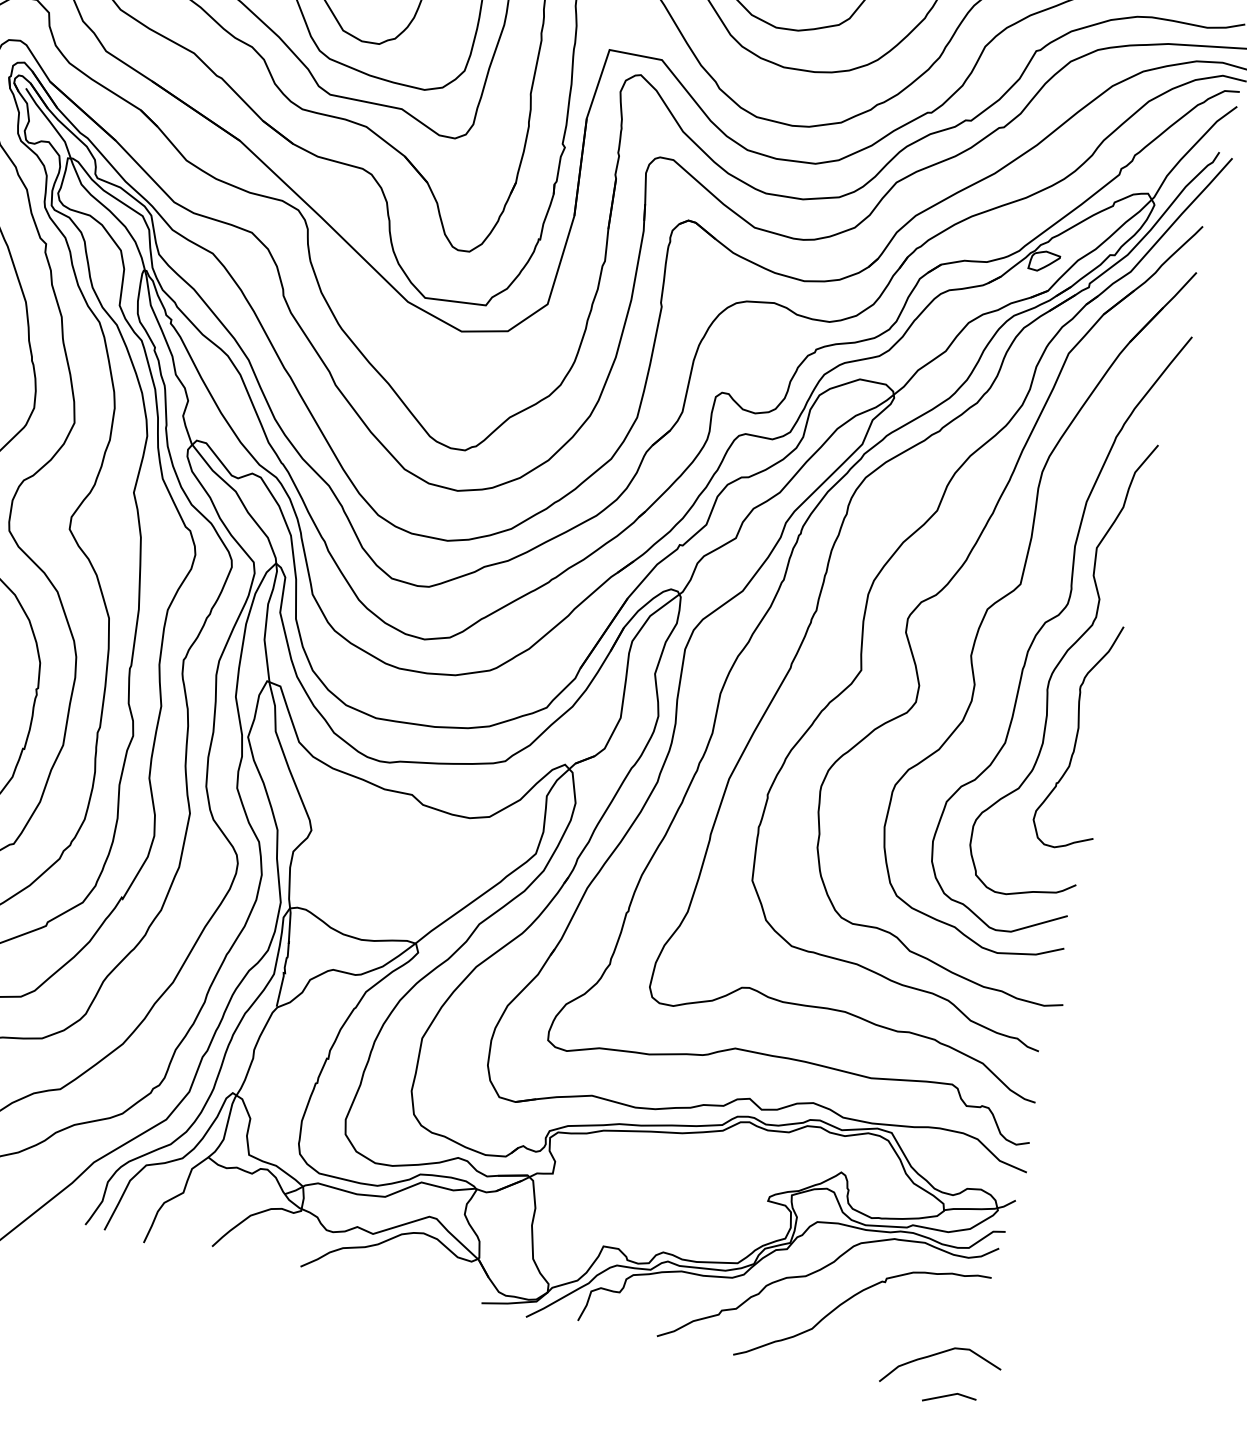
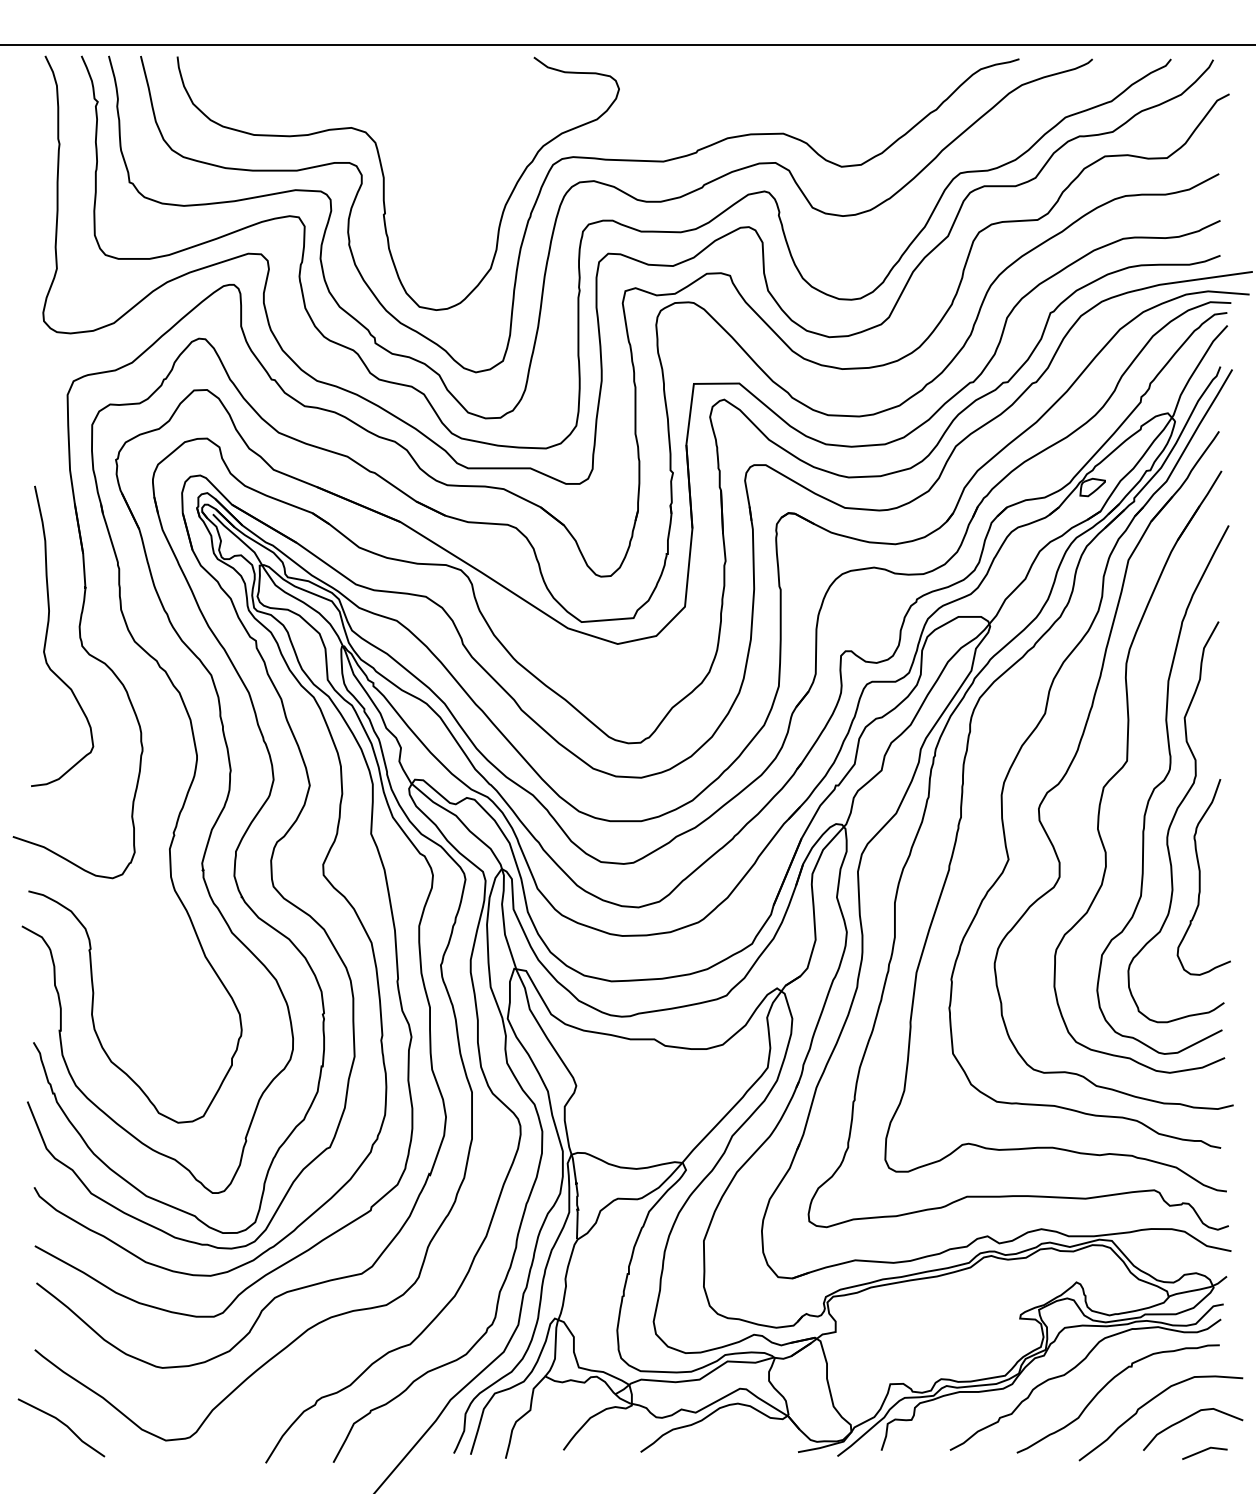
curve: (896, 1328) -> (1148, 1403), added

